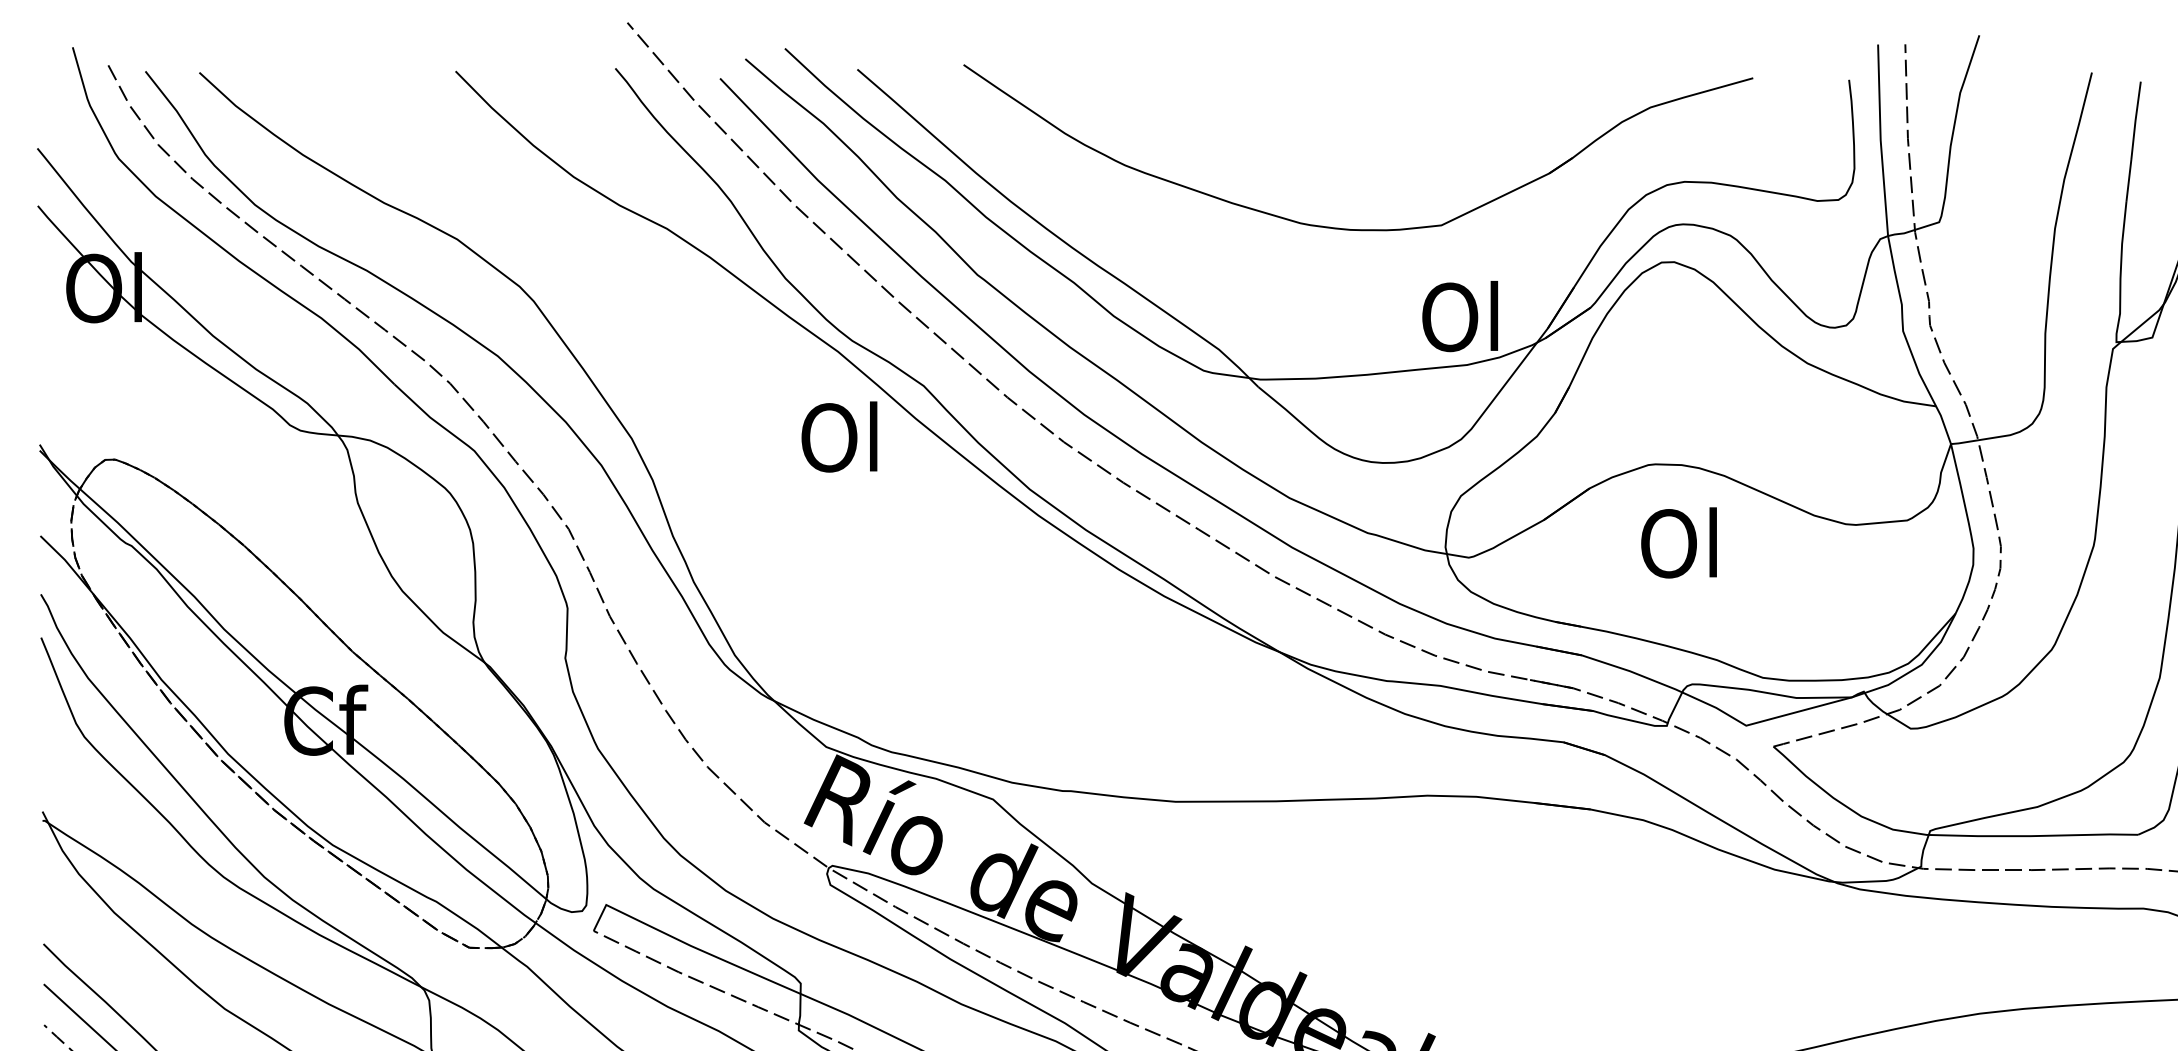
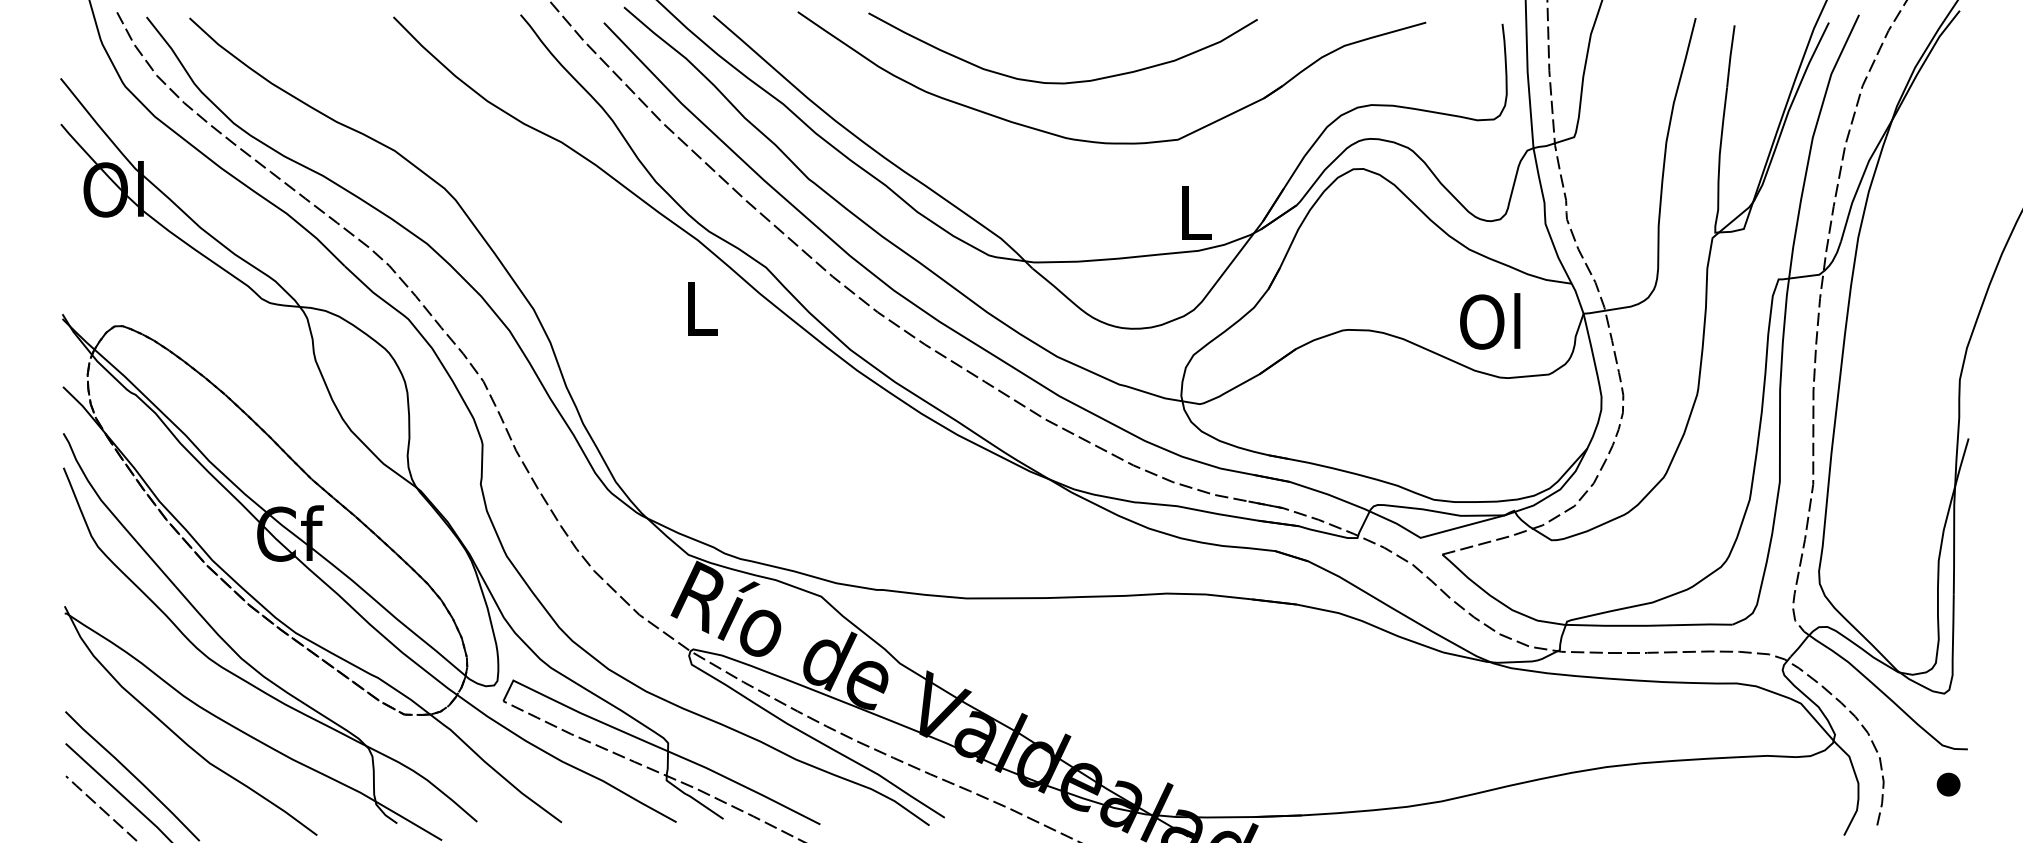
curve: (1296, 153) -> (1062, 82), added
text: (1459, 315) -> (1192, 211), Ol -> L
text: (838, 436) -> (698, 307), Ol -> L
text: (1679, 543) -> (1490, 321), moved

